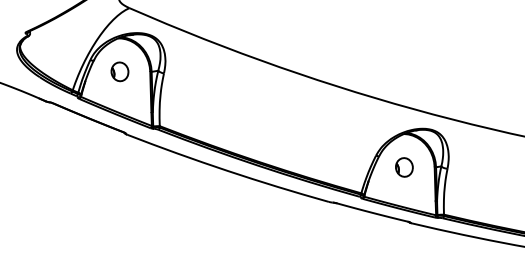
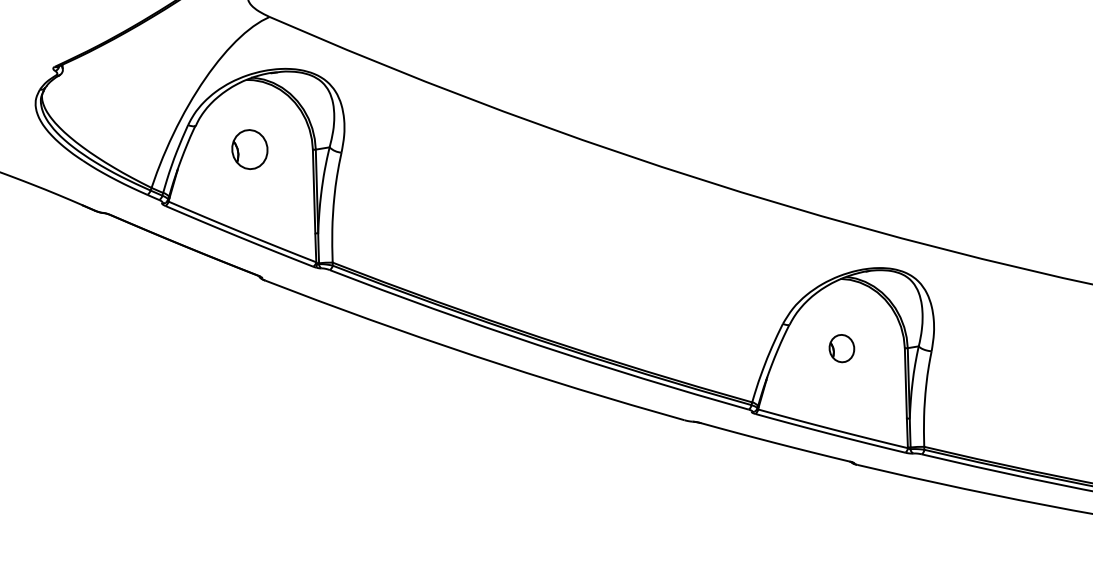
part: (404, 167) -> (842, 348), size x0.7

